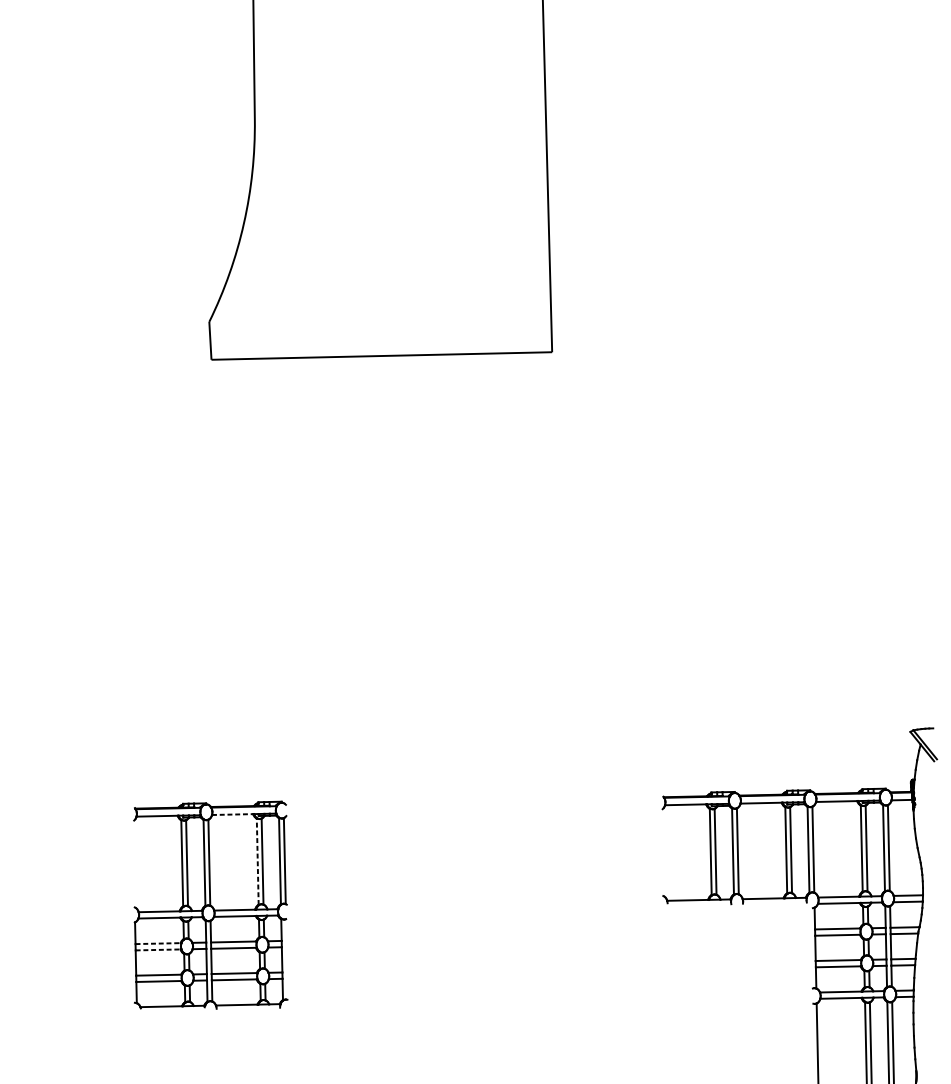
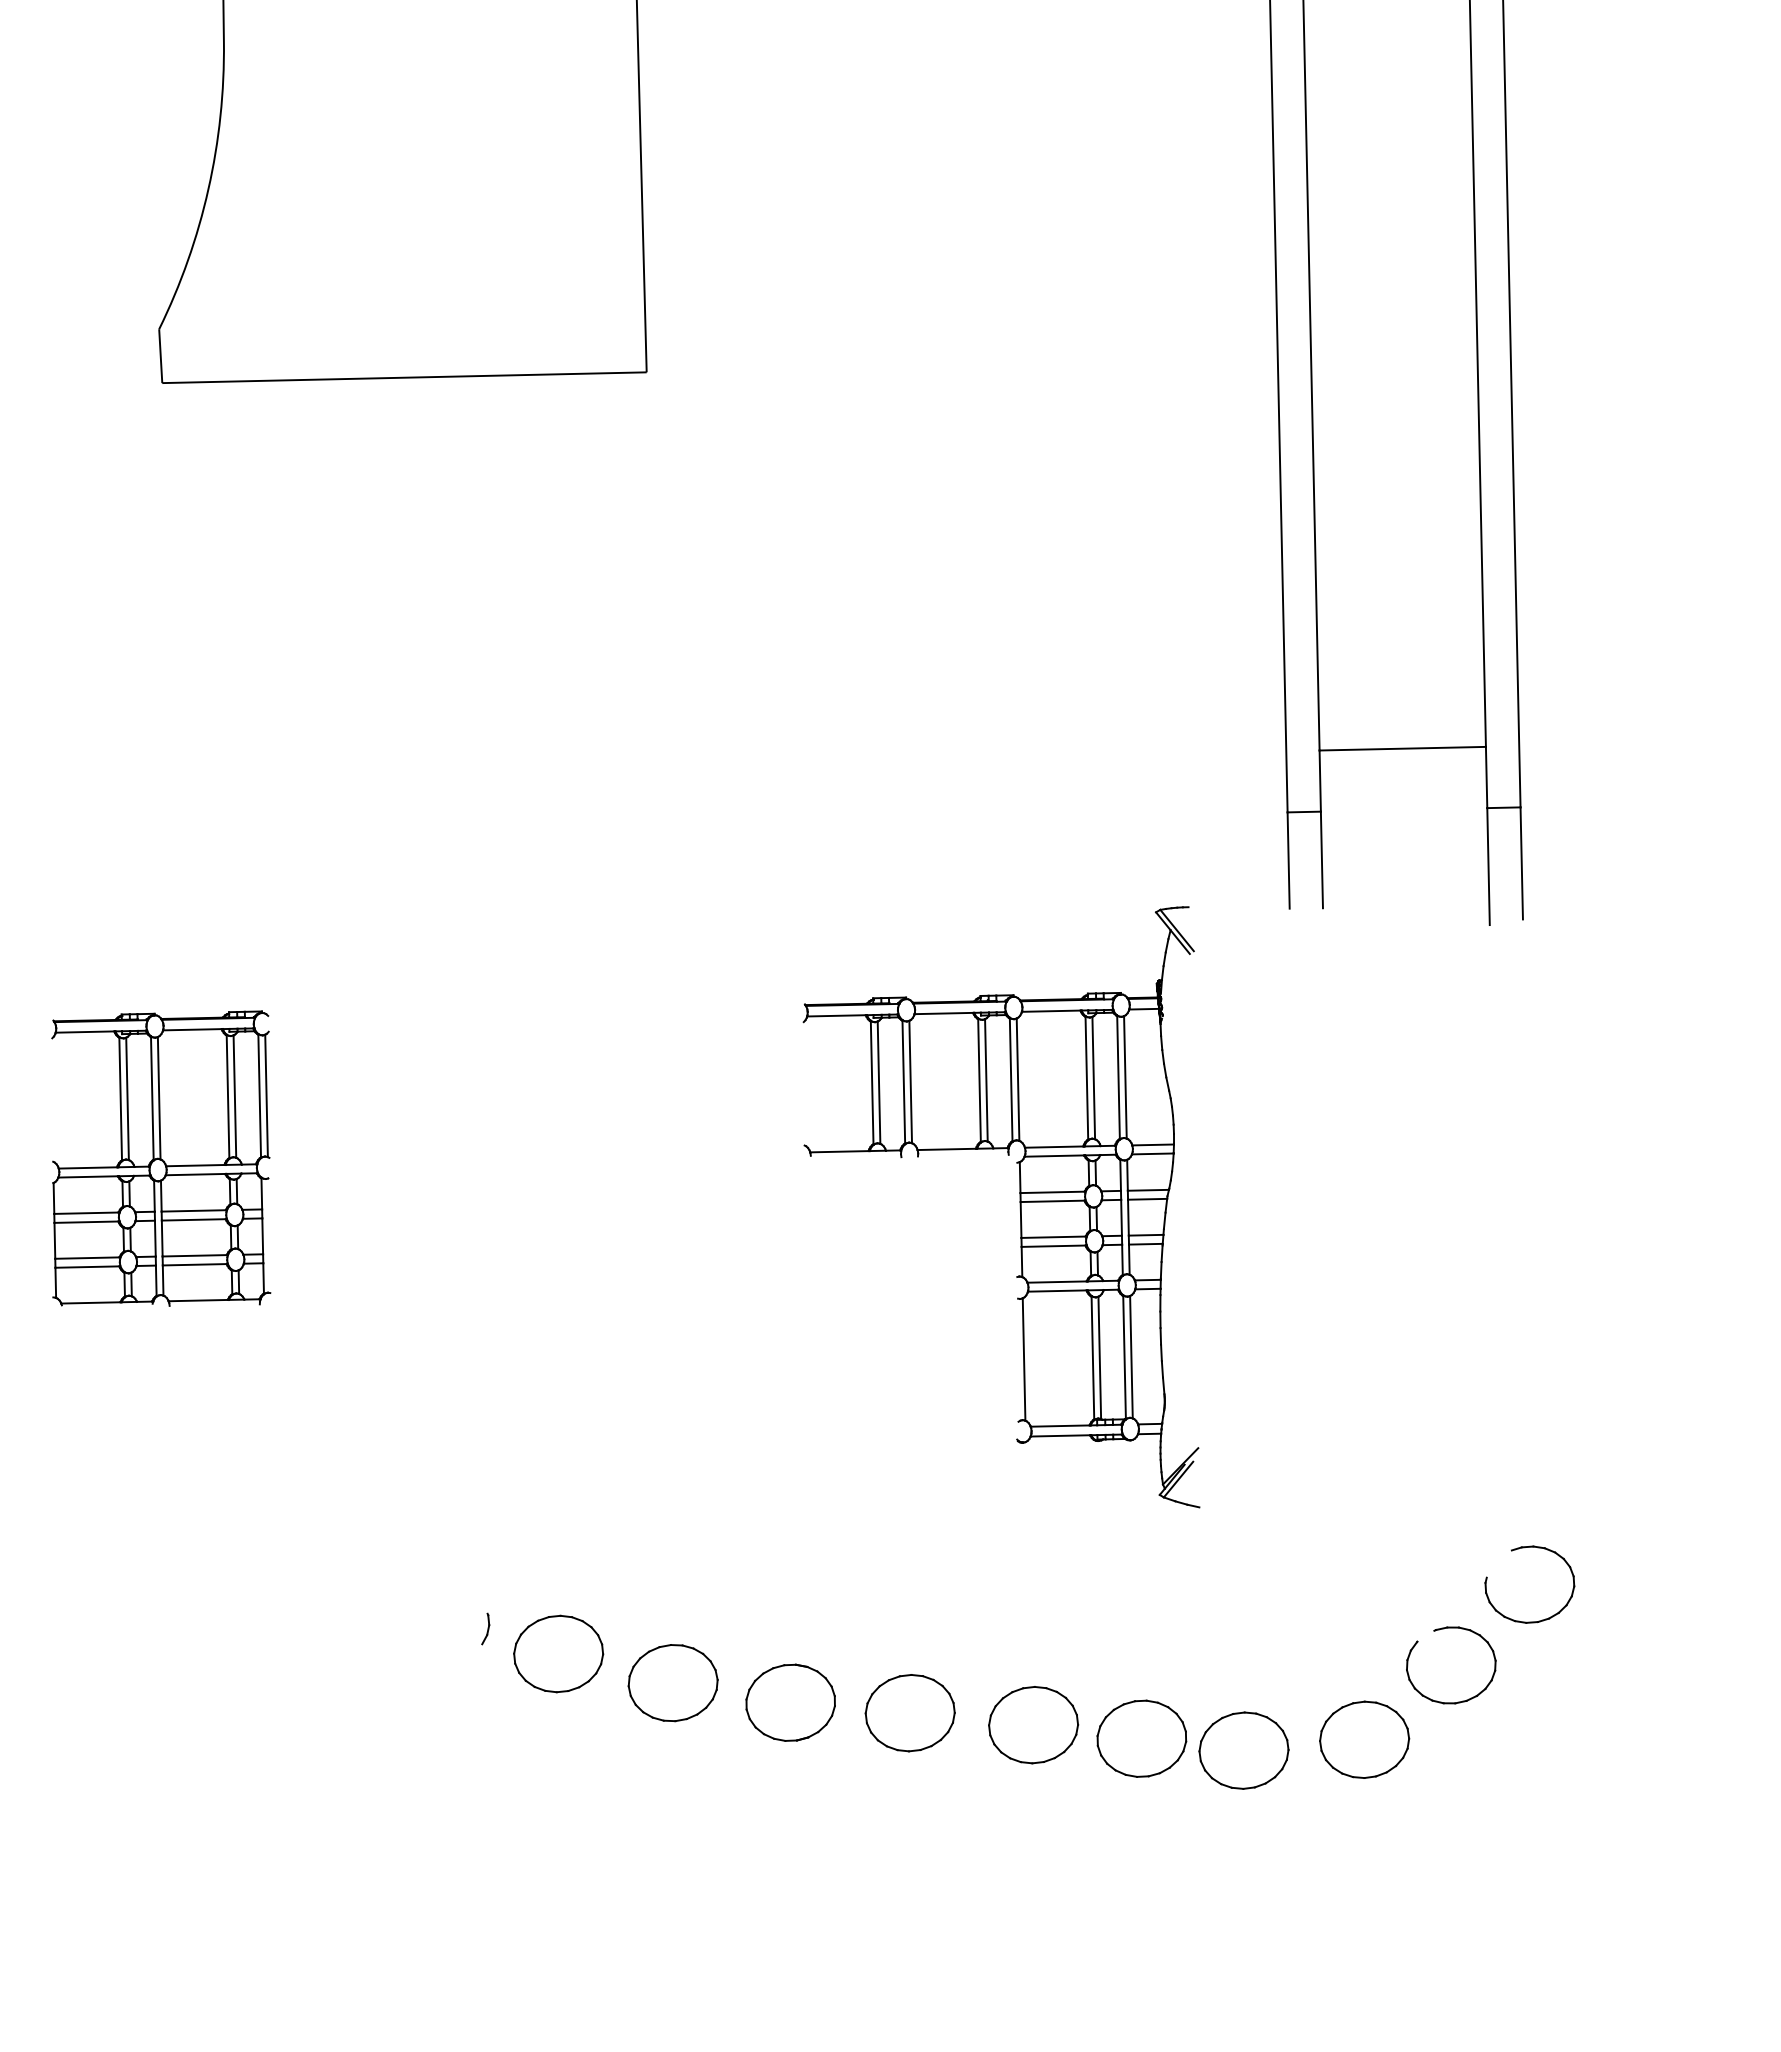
line: (232, 814) -> (192, 1029), dashed -> solid
line: (258, 861) -> (228, 1096), dashed -> solid
line: (158, 943) -> (86, 1213), dashed -> solid
line: (158, 950) -> (87, 1222), dashed -> solid

